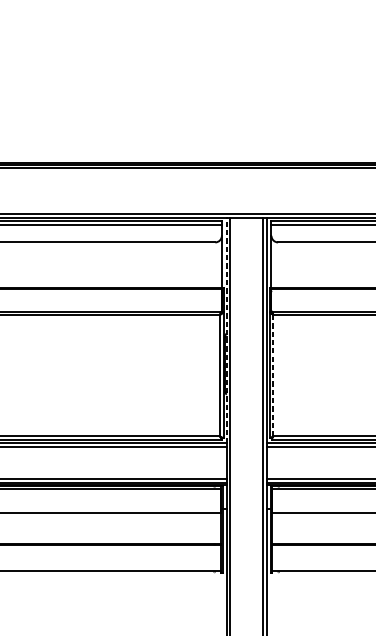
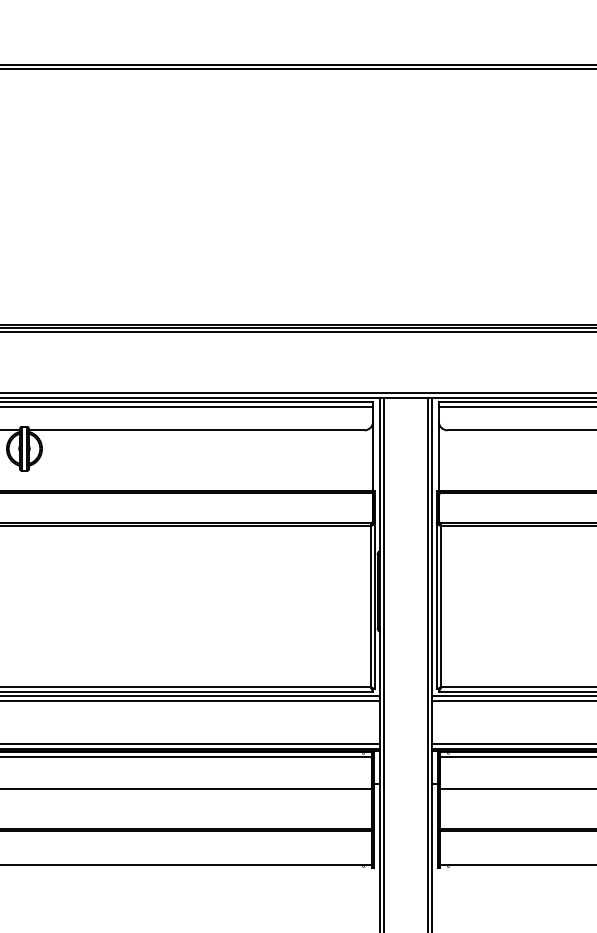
line: (226, 330) -> (379, 546), dashed -> solid
line: (273, 376) -> (441, 607), dashed -> solid

